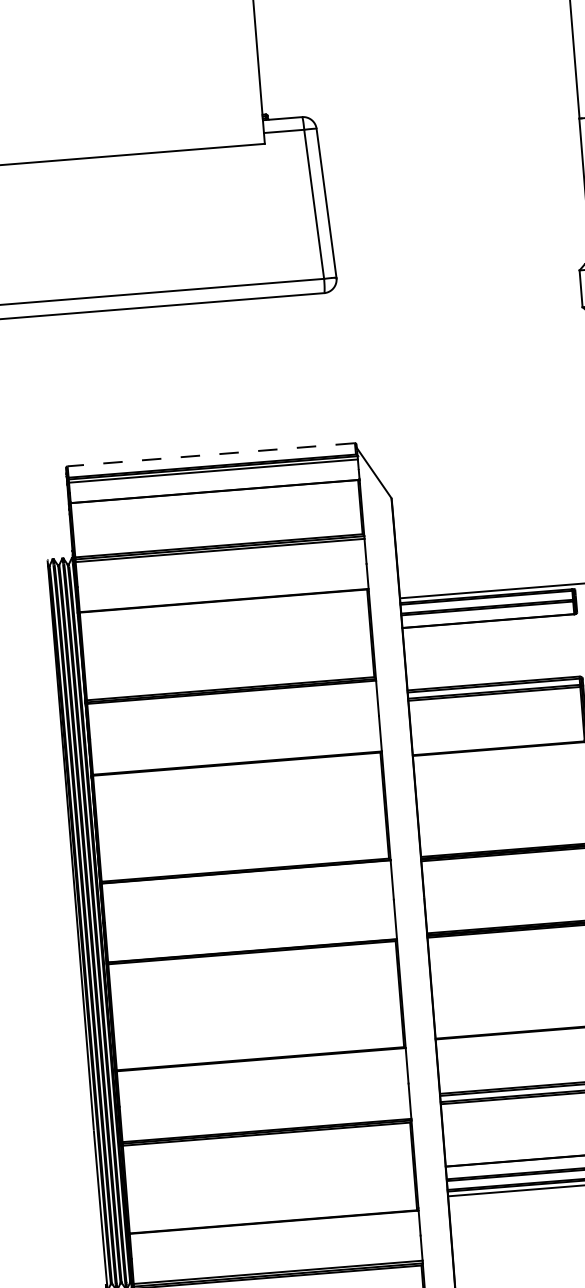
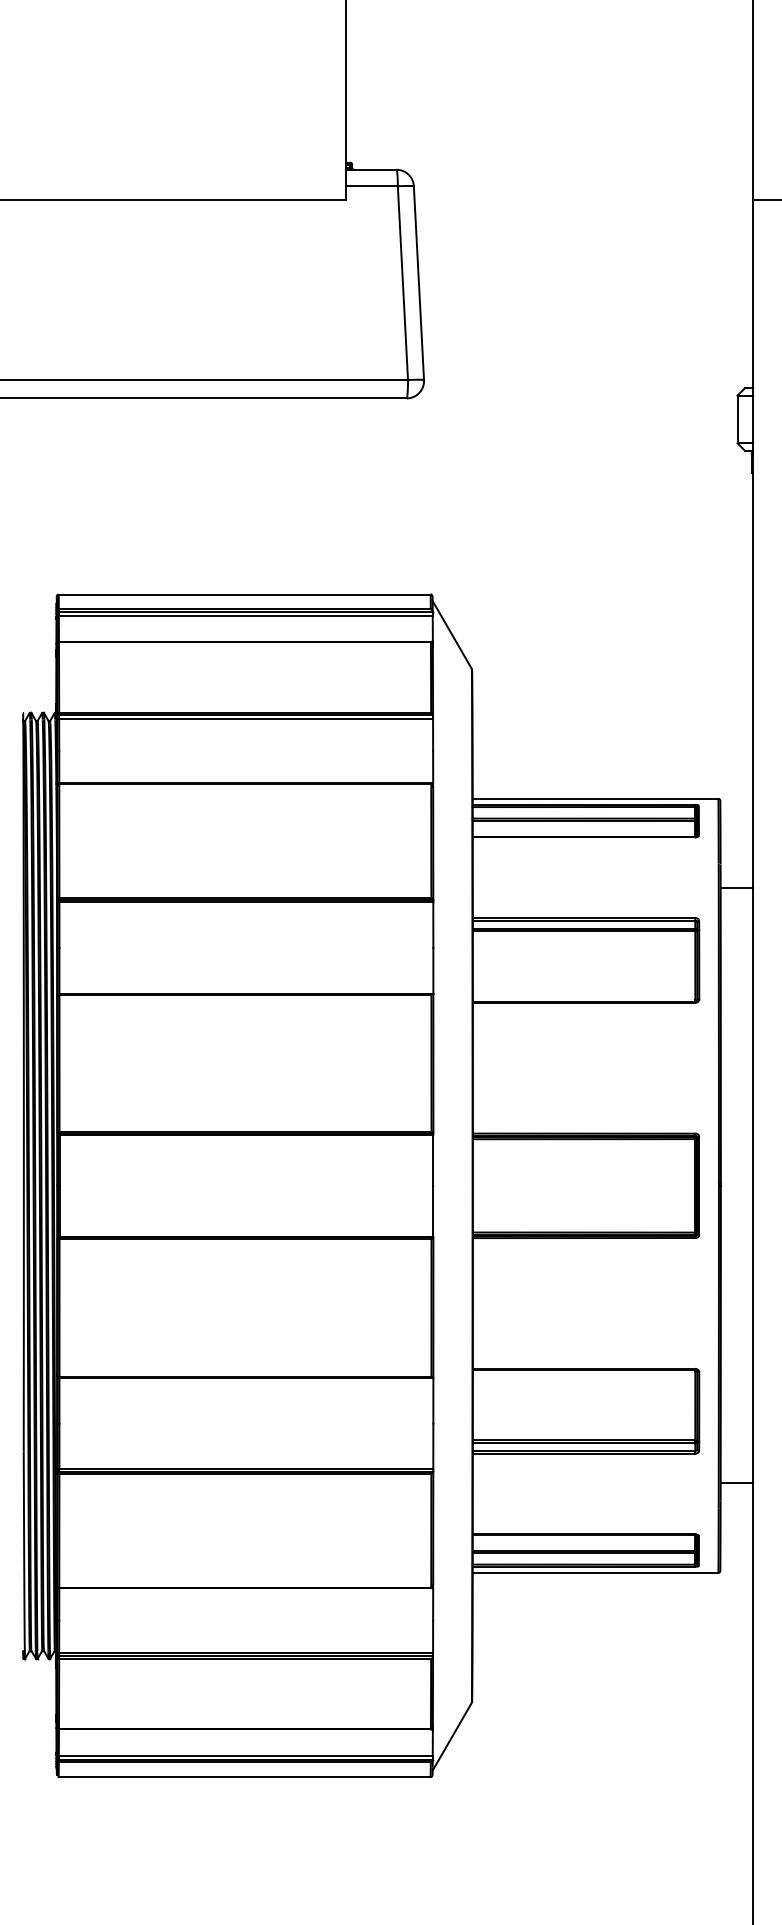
line: (211, 454) -> (244, 594), dashed -> solid

